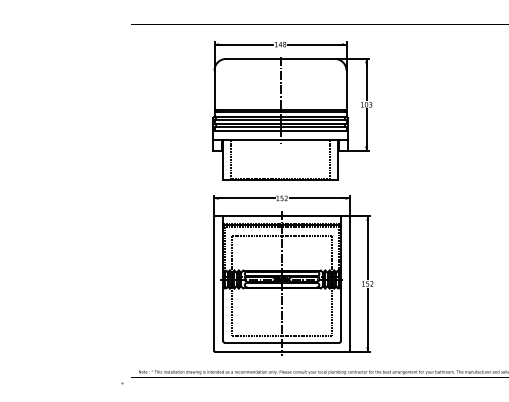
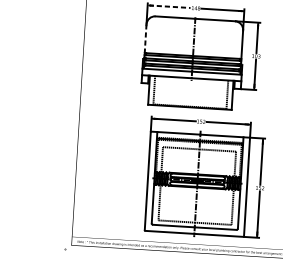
line: (244, 44) -> (169, 6), solid -> dashed
line: (214, 90) -> (145, 38), solid -> dashed
part: (293, 275) -> (206, 178), moved

